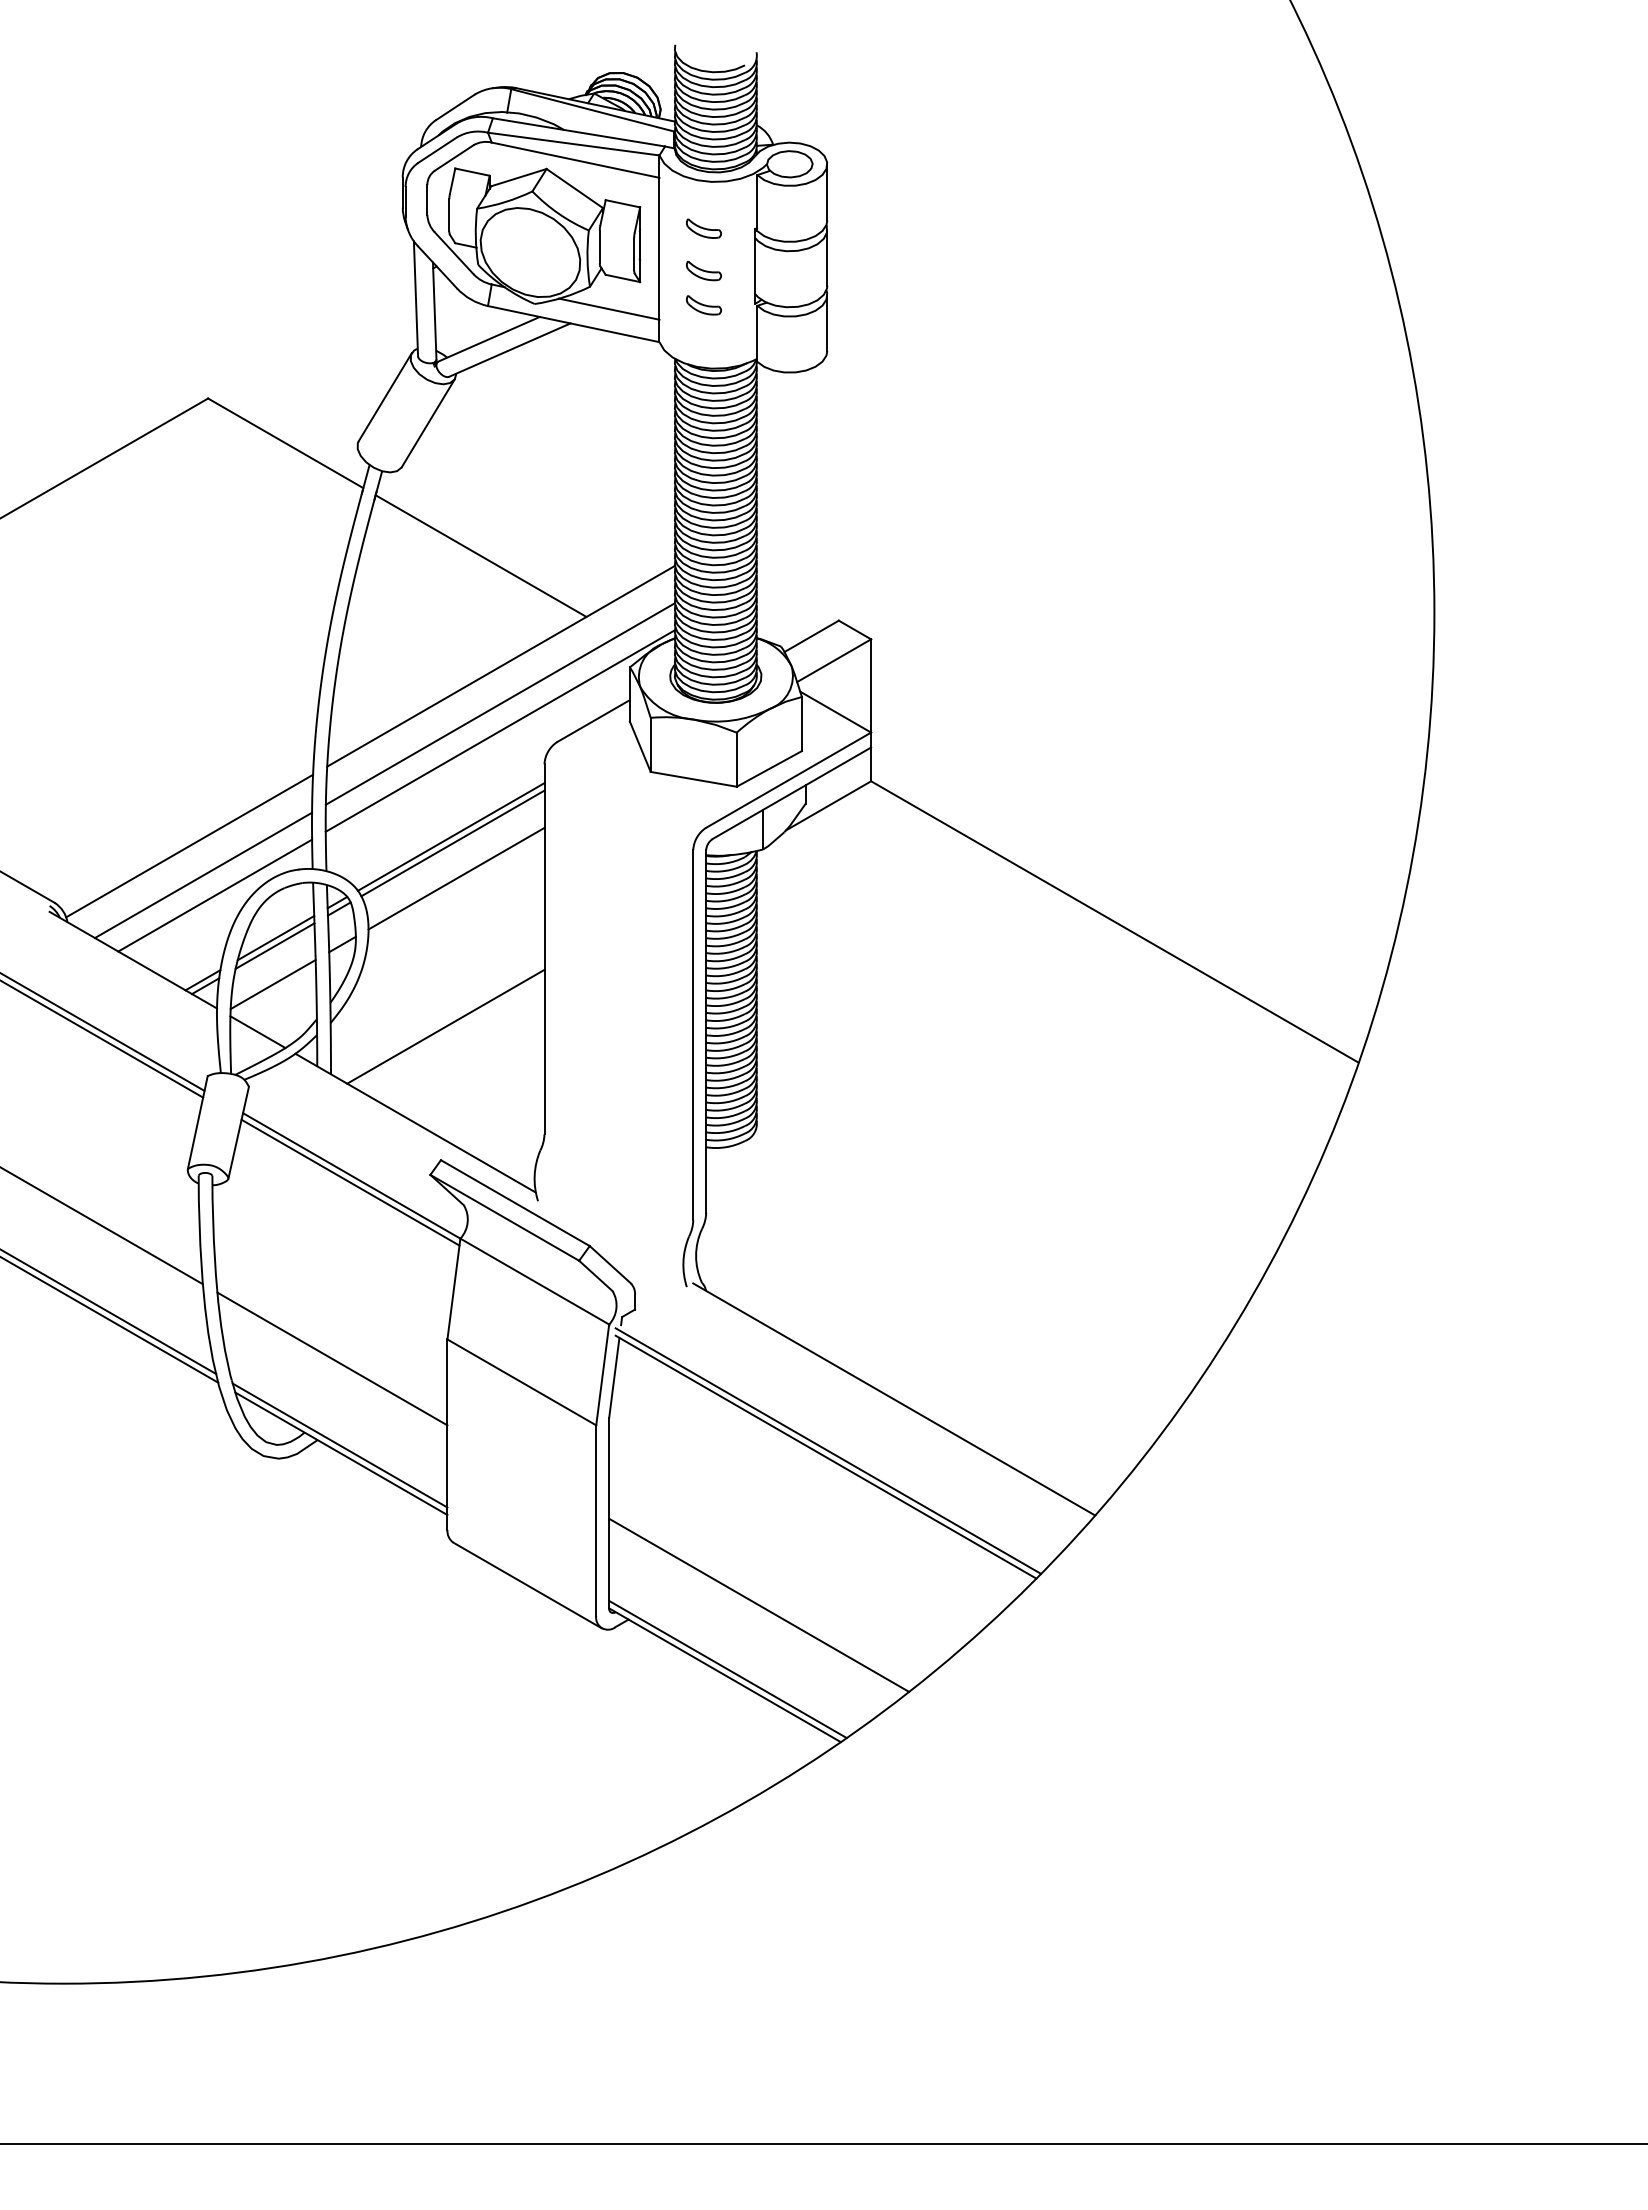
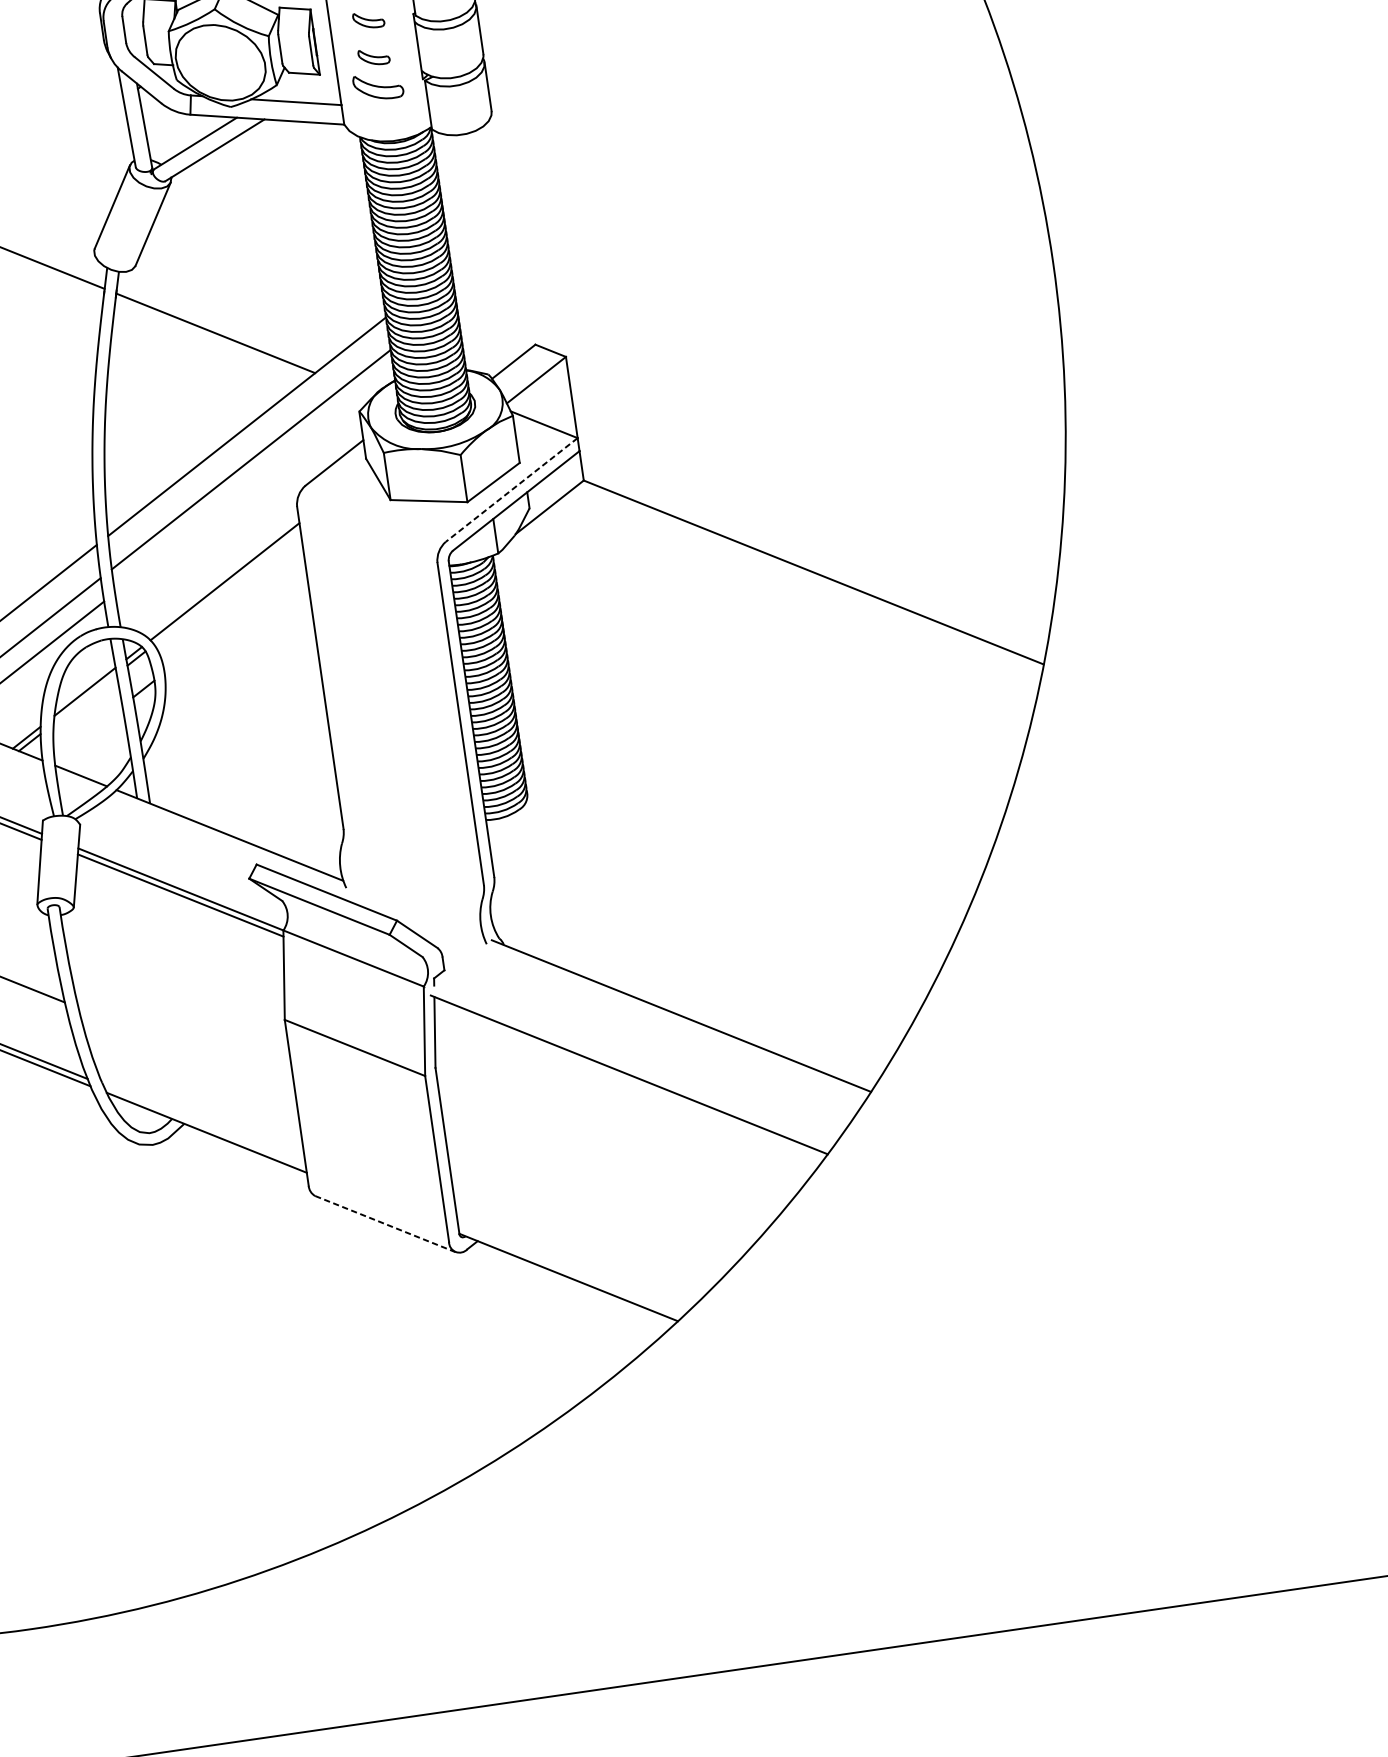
part: (703, 305) -> (378, 87), size x1.6
line: (499, 730) -> (253, 482), removed
line: (788, 780) -> (511, 490), solid -> dashed
line: (452, 843) -> (226, 587), removed
line: (456, 878) -> (234, 617), removed
line: (274, 945) -> (84, 698), removed
line: (272, 984) -> (87, 732), removed
line: (445, 1026) -> (243, 747), removed
line: (332, 1358) -> (187, 1050), removed
line: (339, 1445) -> (204, 1125), removed
line: (828, 1450) -> (630, 1068), removed
line: (527, 1585) -> (385, 1224), solid -> dashed
line: (759, 1604) -> (589, 1211), removed
line: (727, 1669) -> (570, 1272), removed

